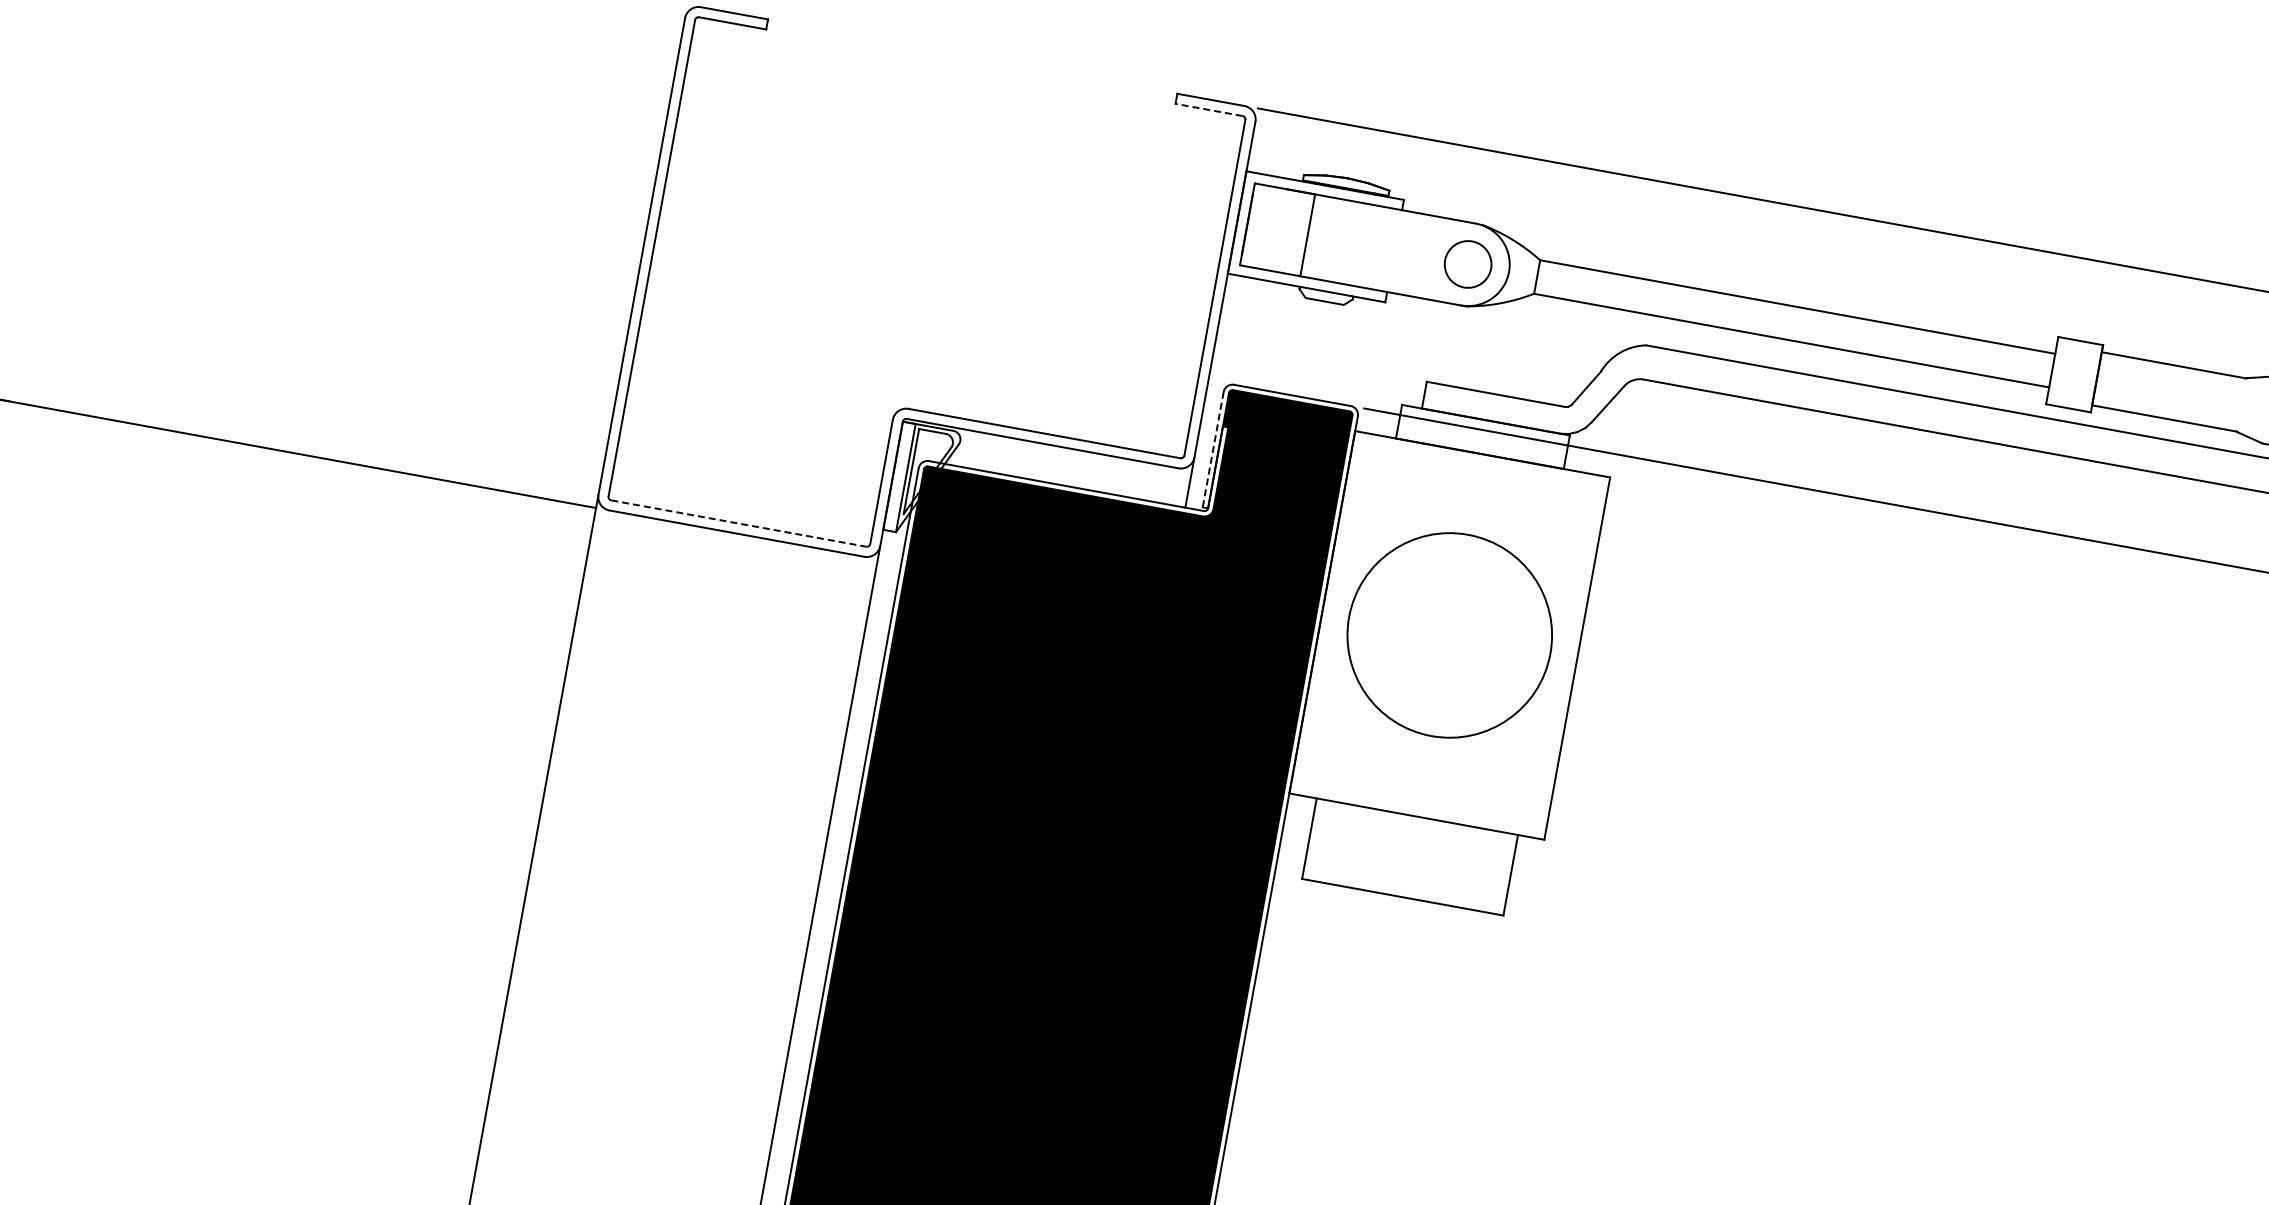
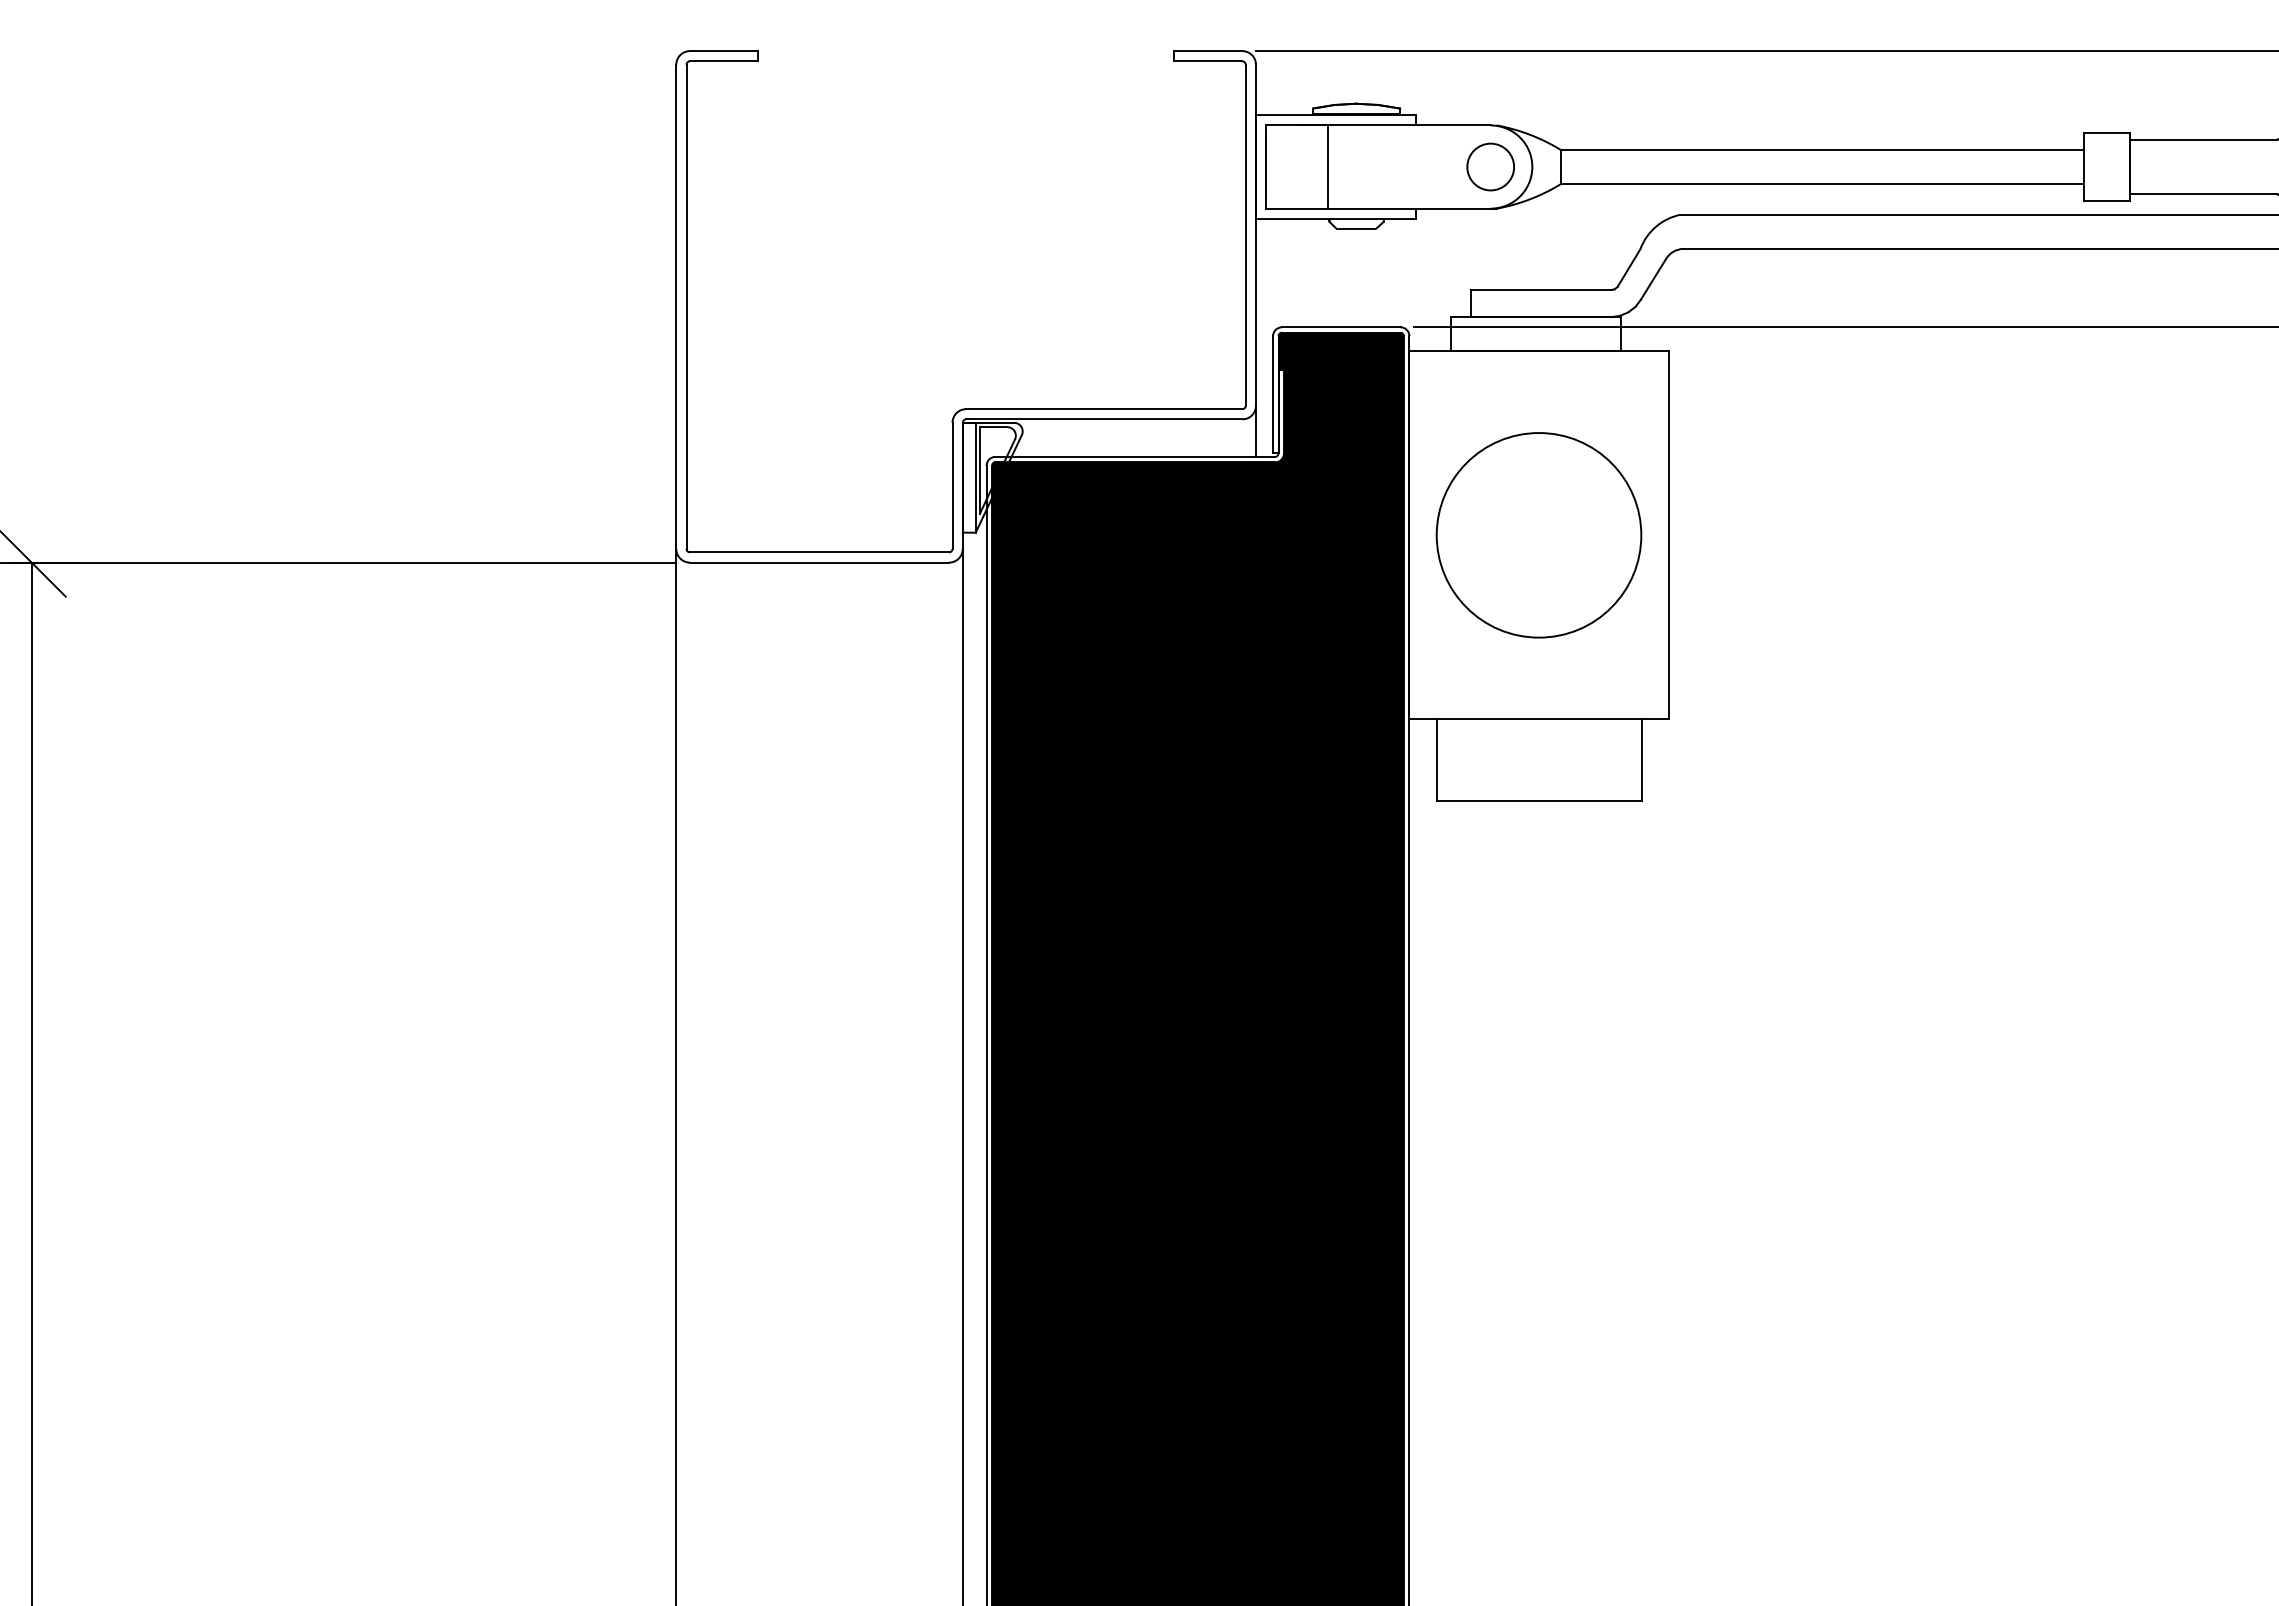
line: (1208, 109) -> (1207, 61), dashed -> solid
line: (1213, 449) -> (1273, 394), dashed -> solid
line: (738, 523) -> (819, 552), dashed -> solid

